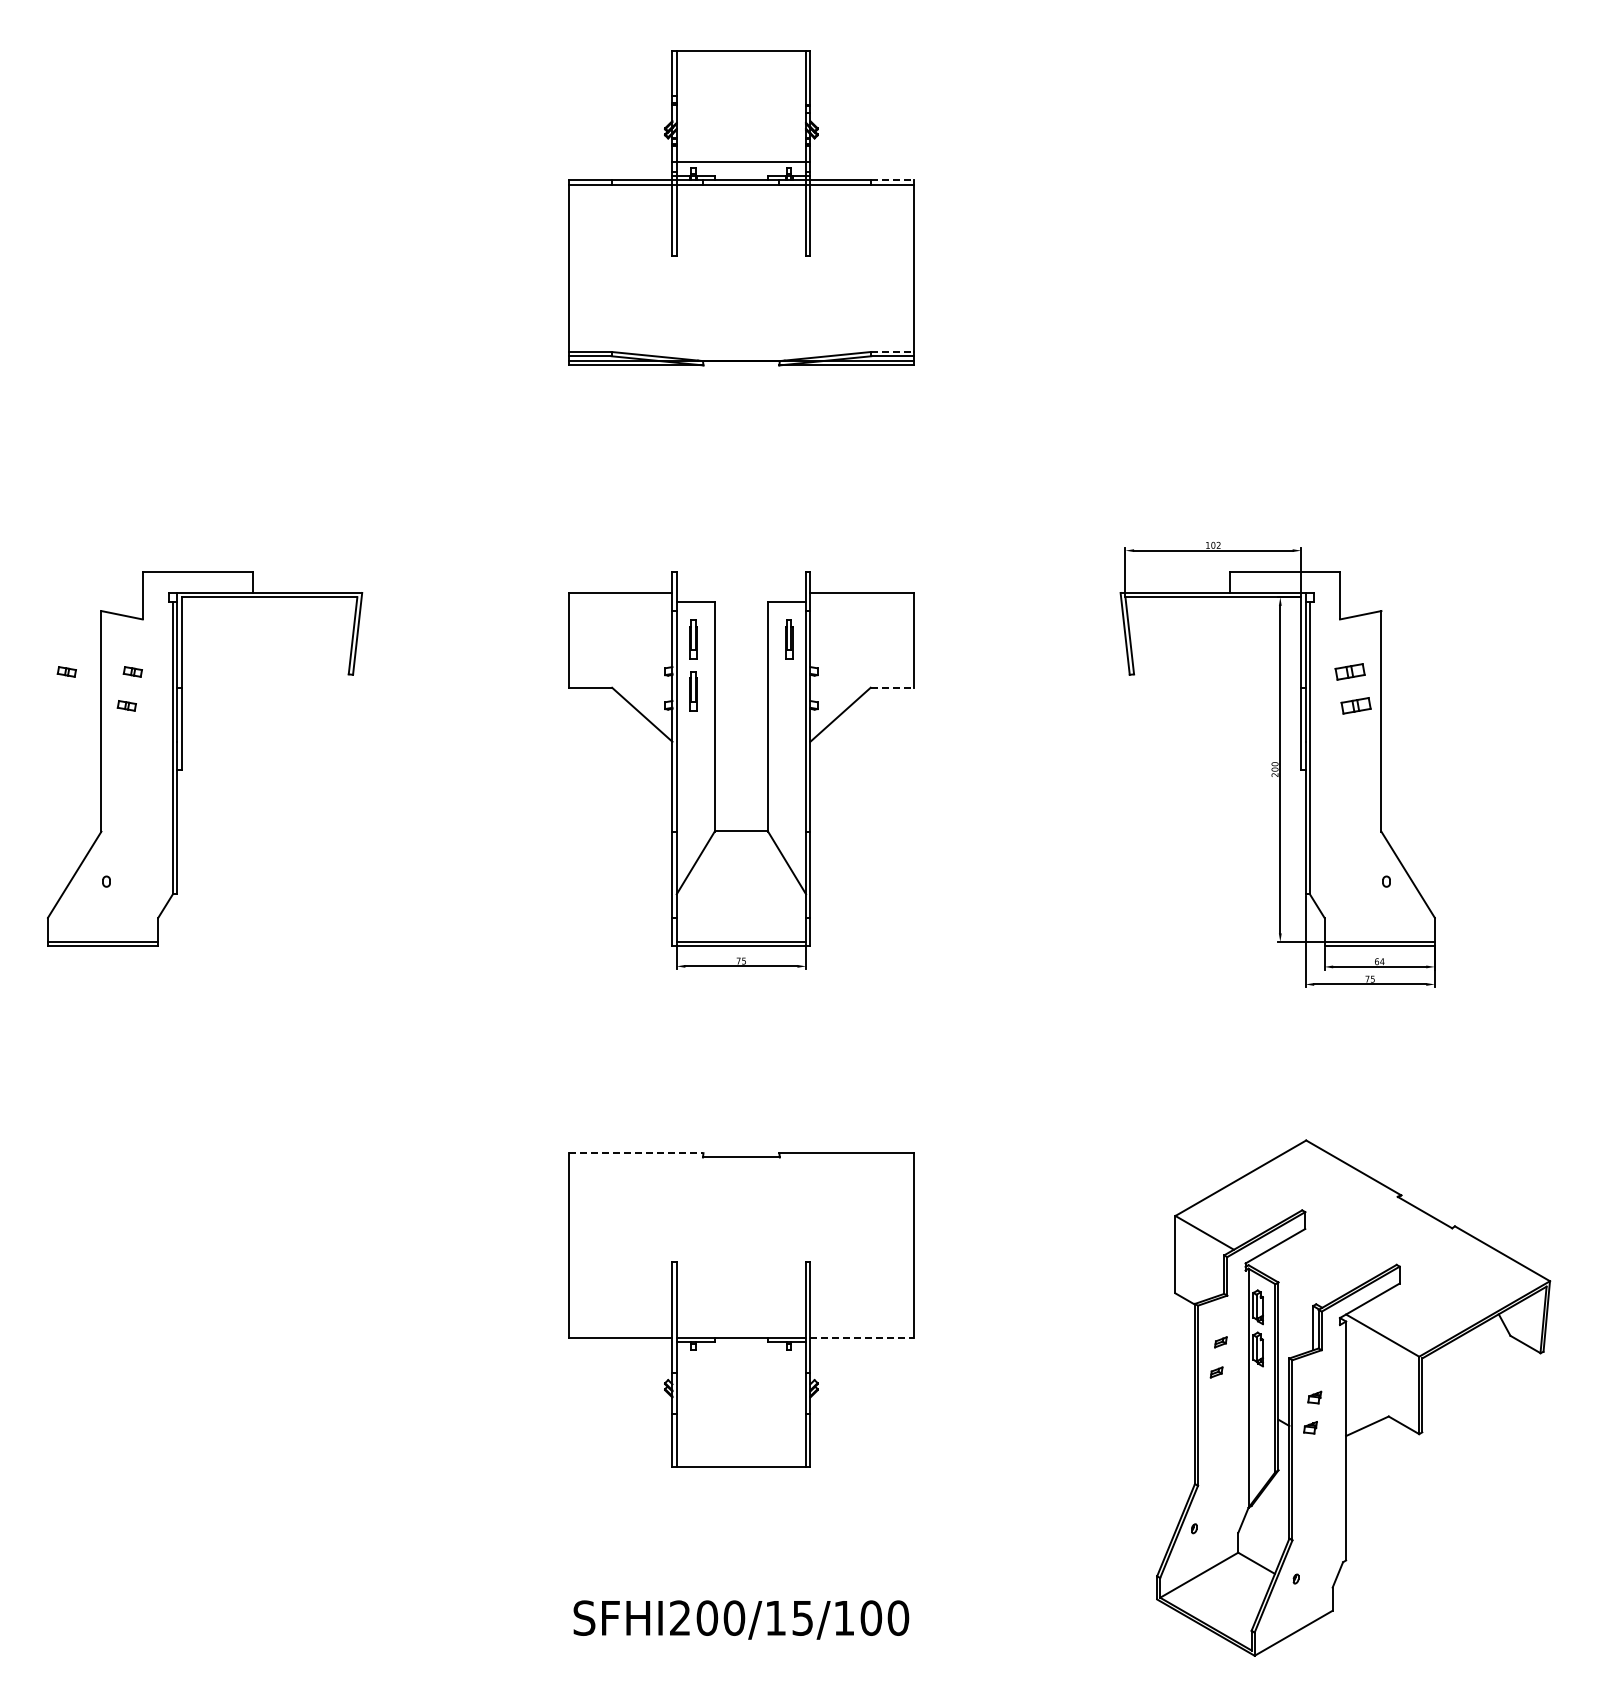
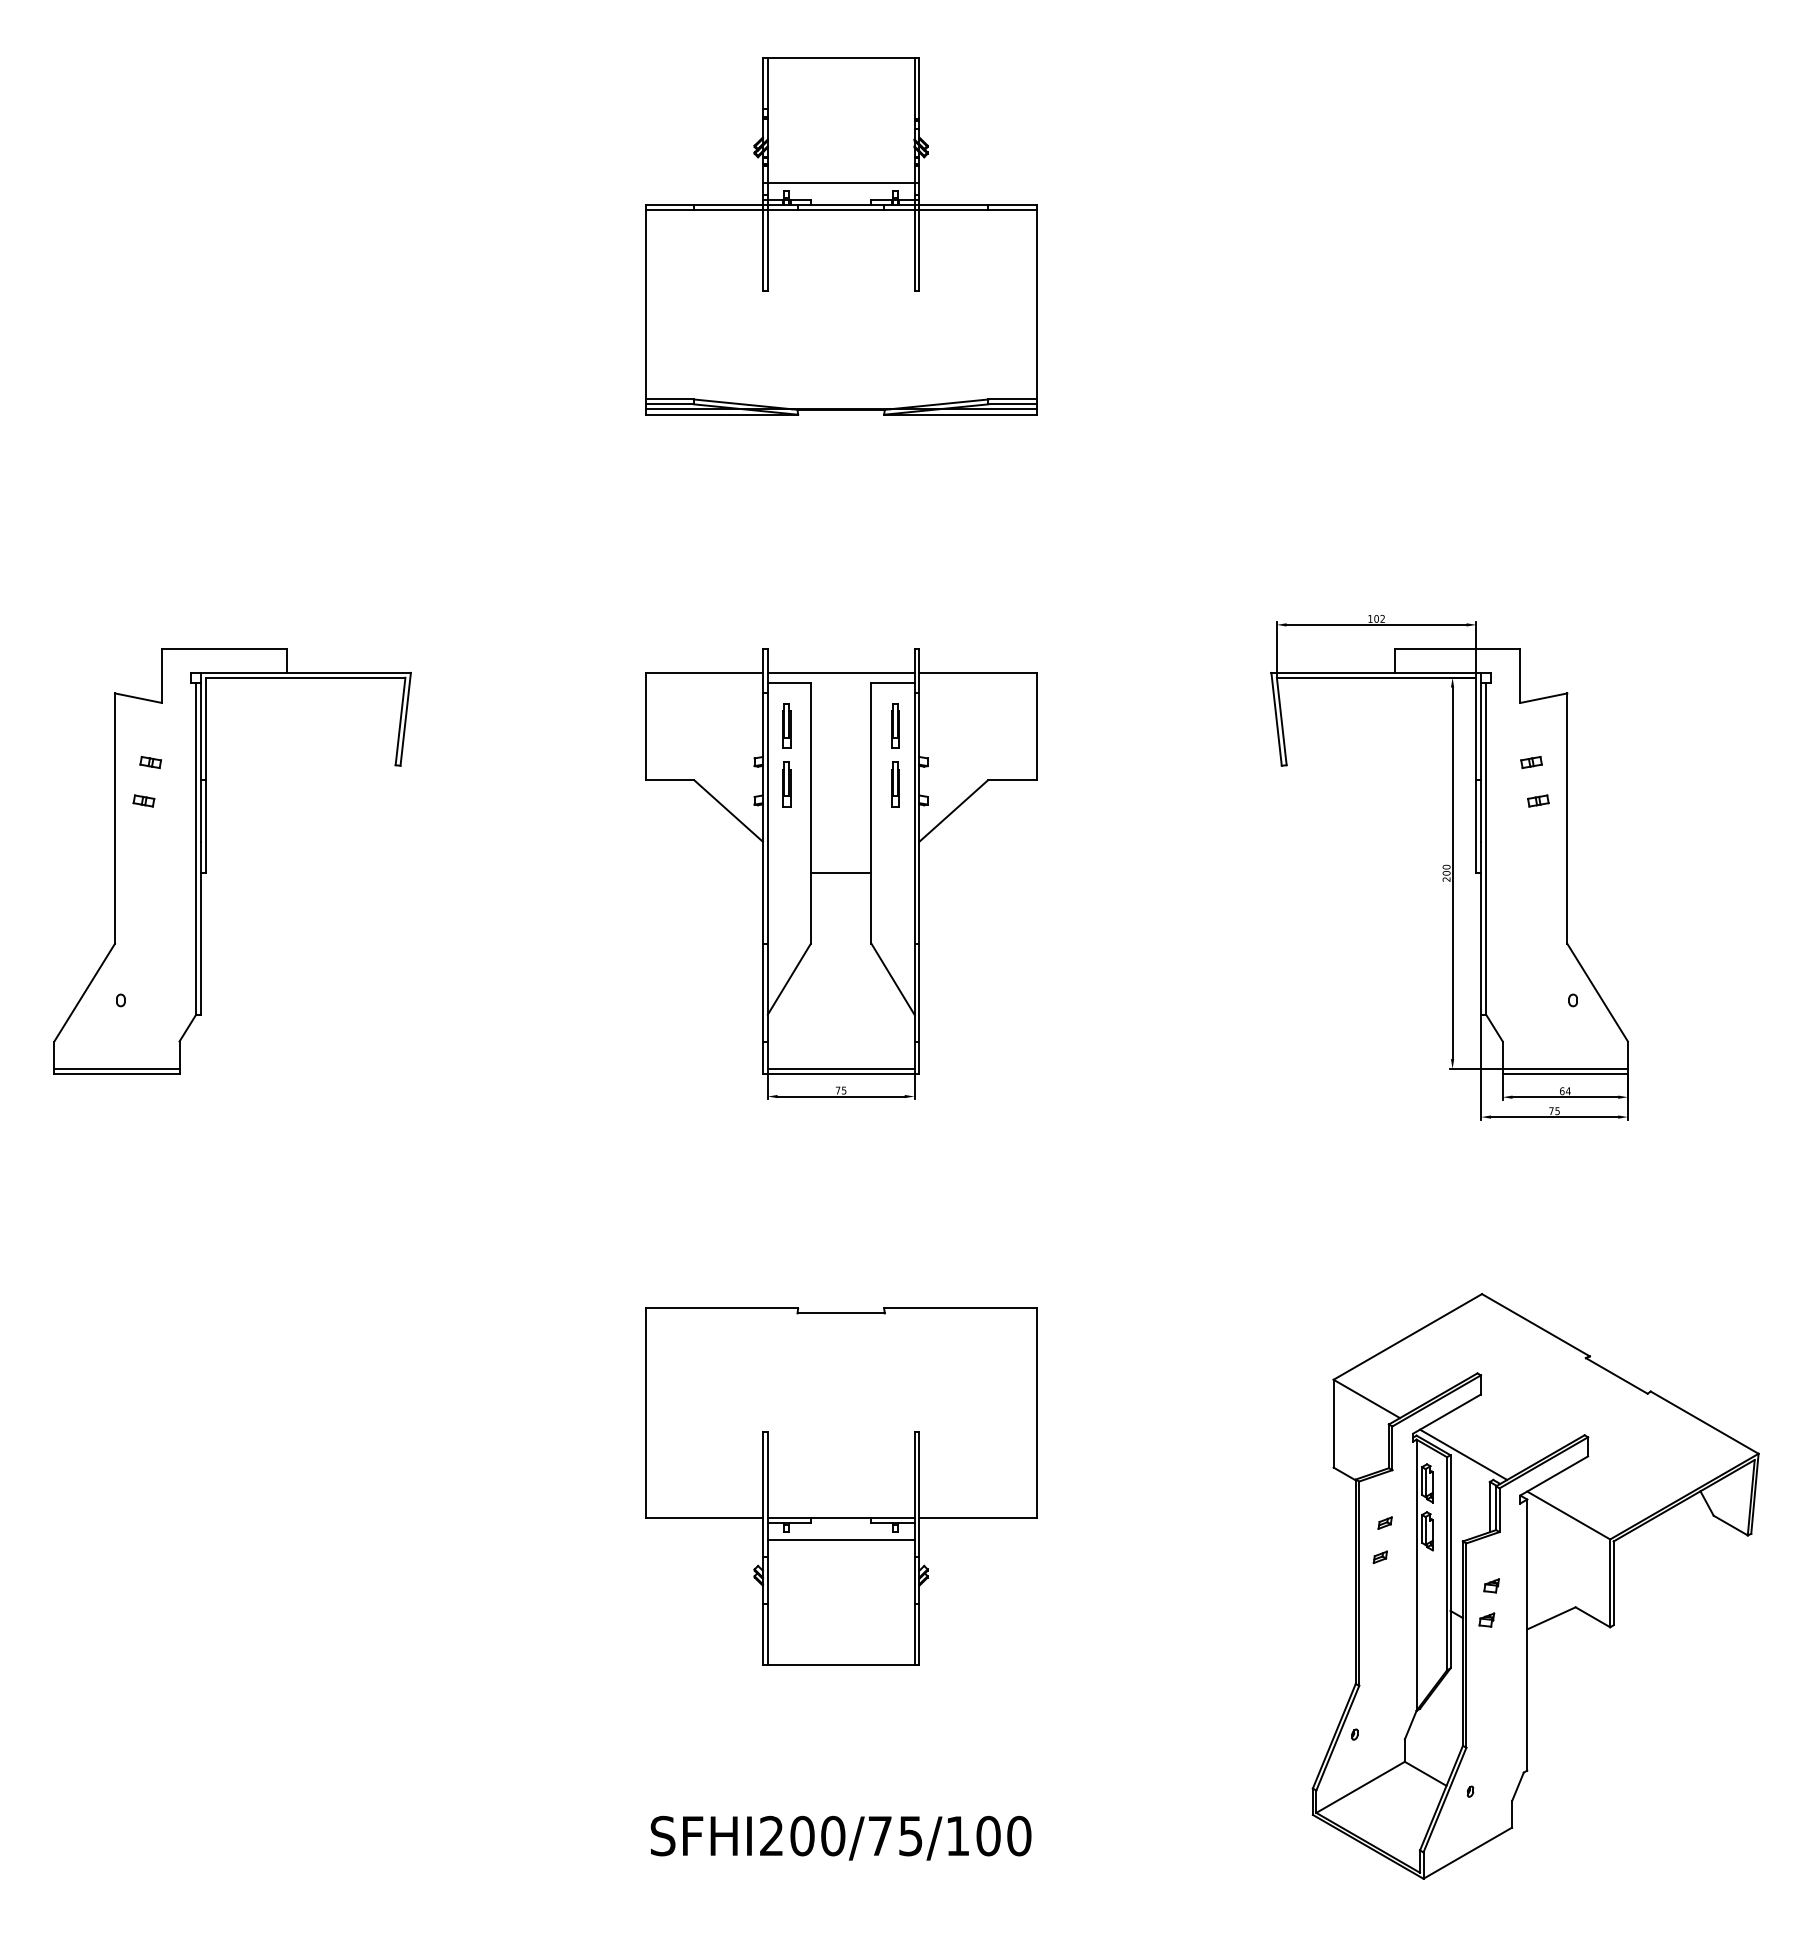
line: (892, 180) -> (1012, 204), dashed -> solid
line: (893, 351) -> (1013, 398), dashed -> solid
line: (741, 592) -> (841, 672), added
part: (66, 671) -> (75, 762), removed
part: (1349, 671) -> (1531, 762), size x0.62
line: (892, 687) -> (1012, 780), dashed -> solid
part: (789, 691) -> (895, 784), added
part: (1355, 705) -> (1537, 800), size x0.62
line: (741, 830) -> (841, 873), moved
line: (636, 1153) -> (722, 1308), dashed -> solid
line: (1289, 1281) -> (1463, 1454), added
line: (862, 1338) -> (978, 1518), dashed -> solid
line: (741, 1357) -> (841, 1540), added
text: (775, 1618) -> (879, 1836), SFHI200/15/100 -> SFHI200/75/100

